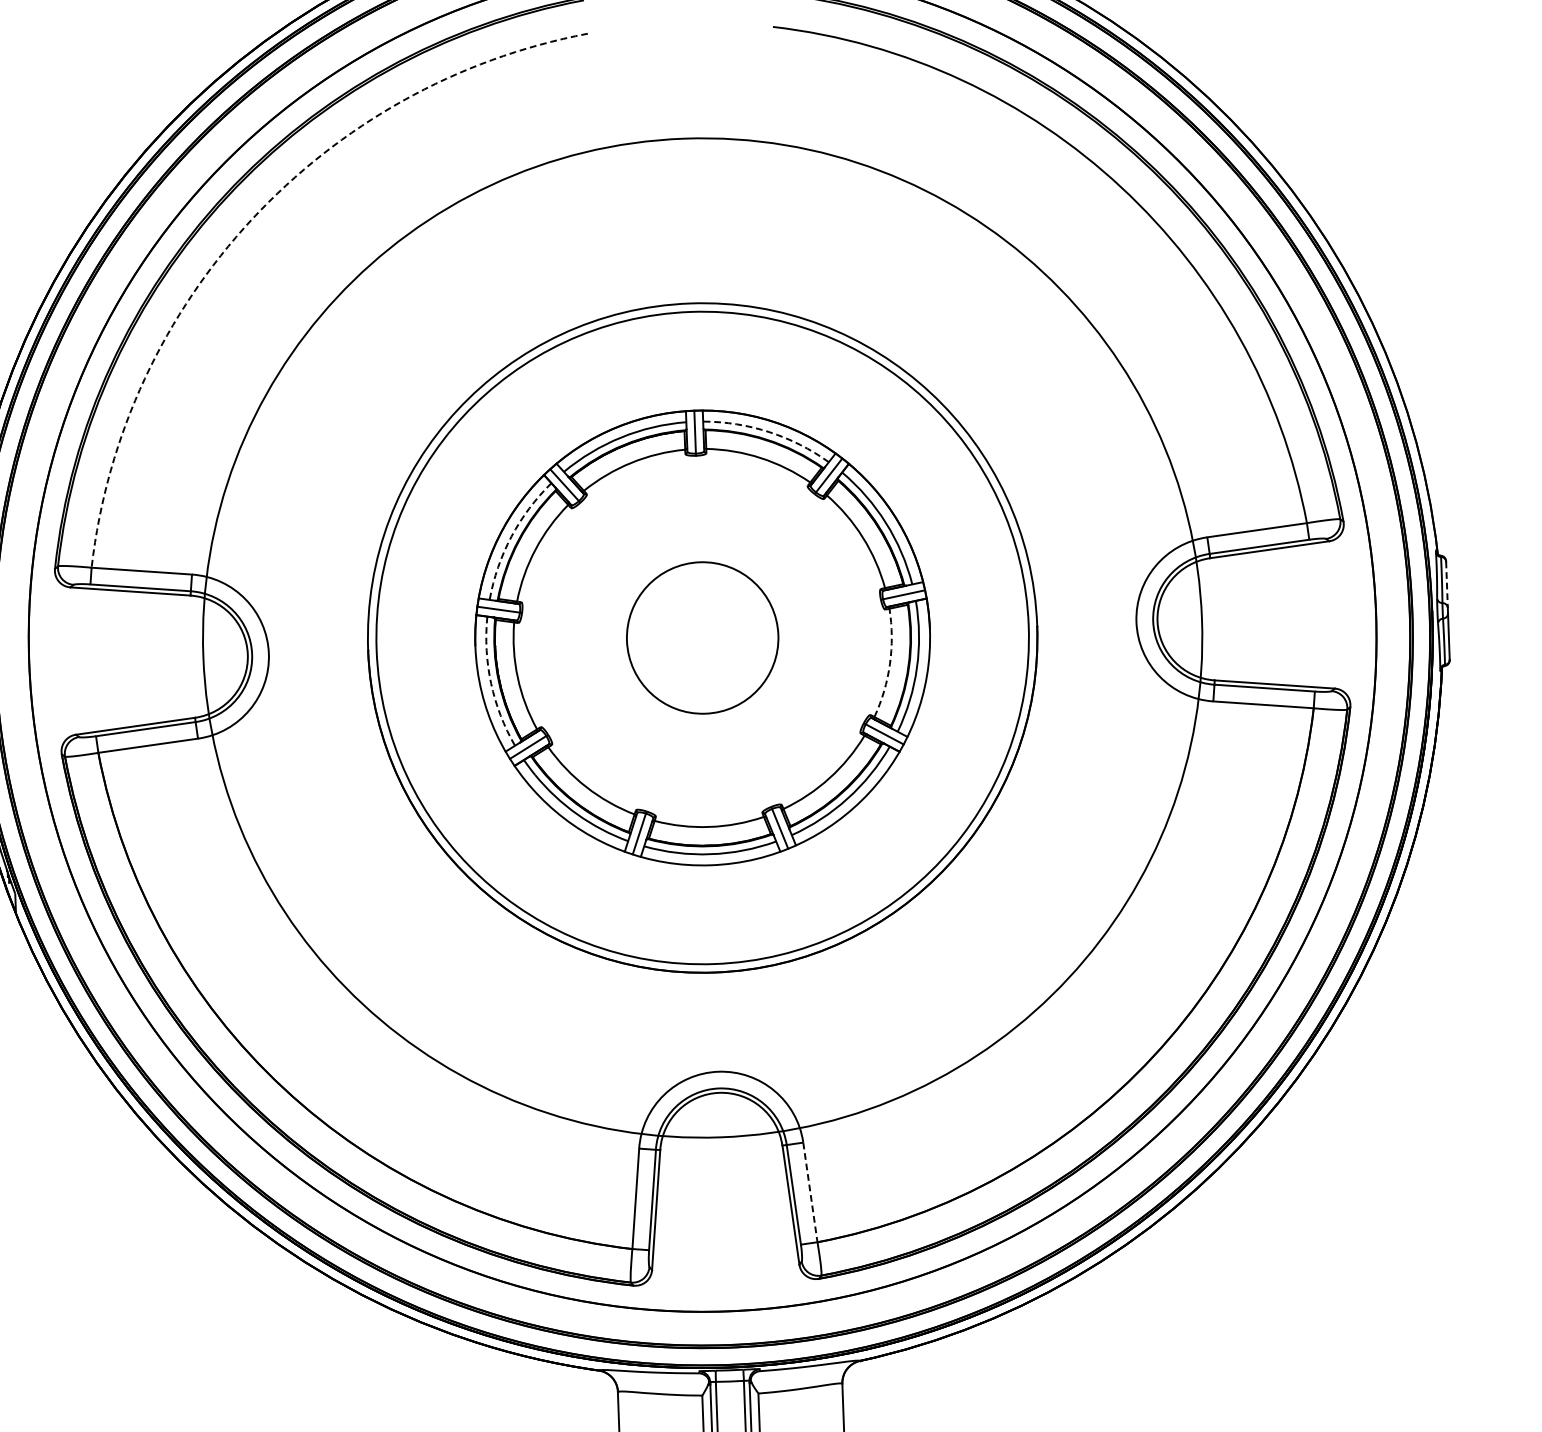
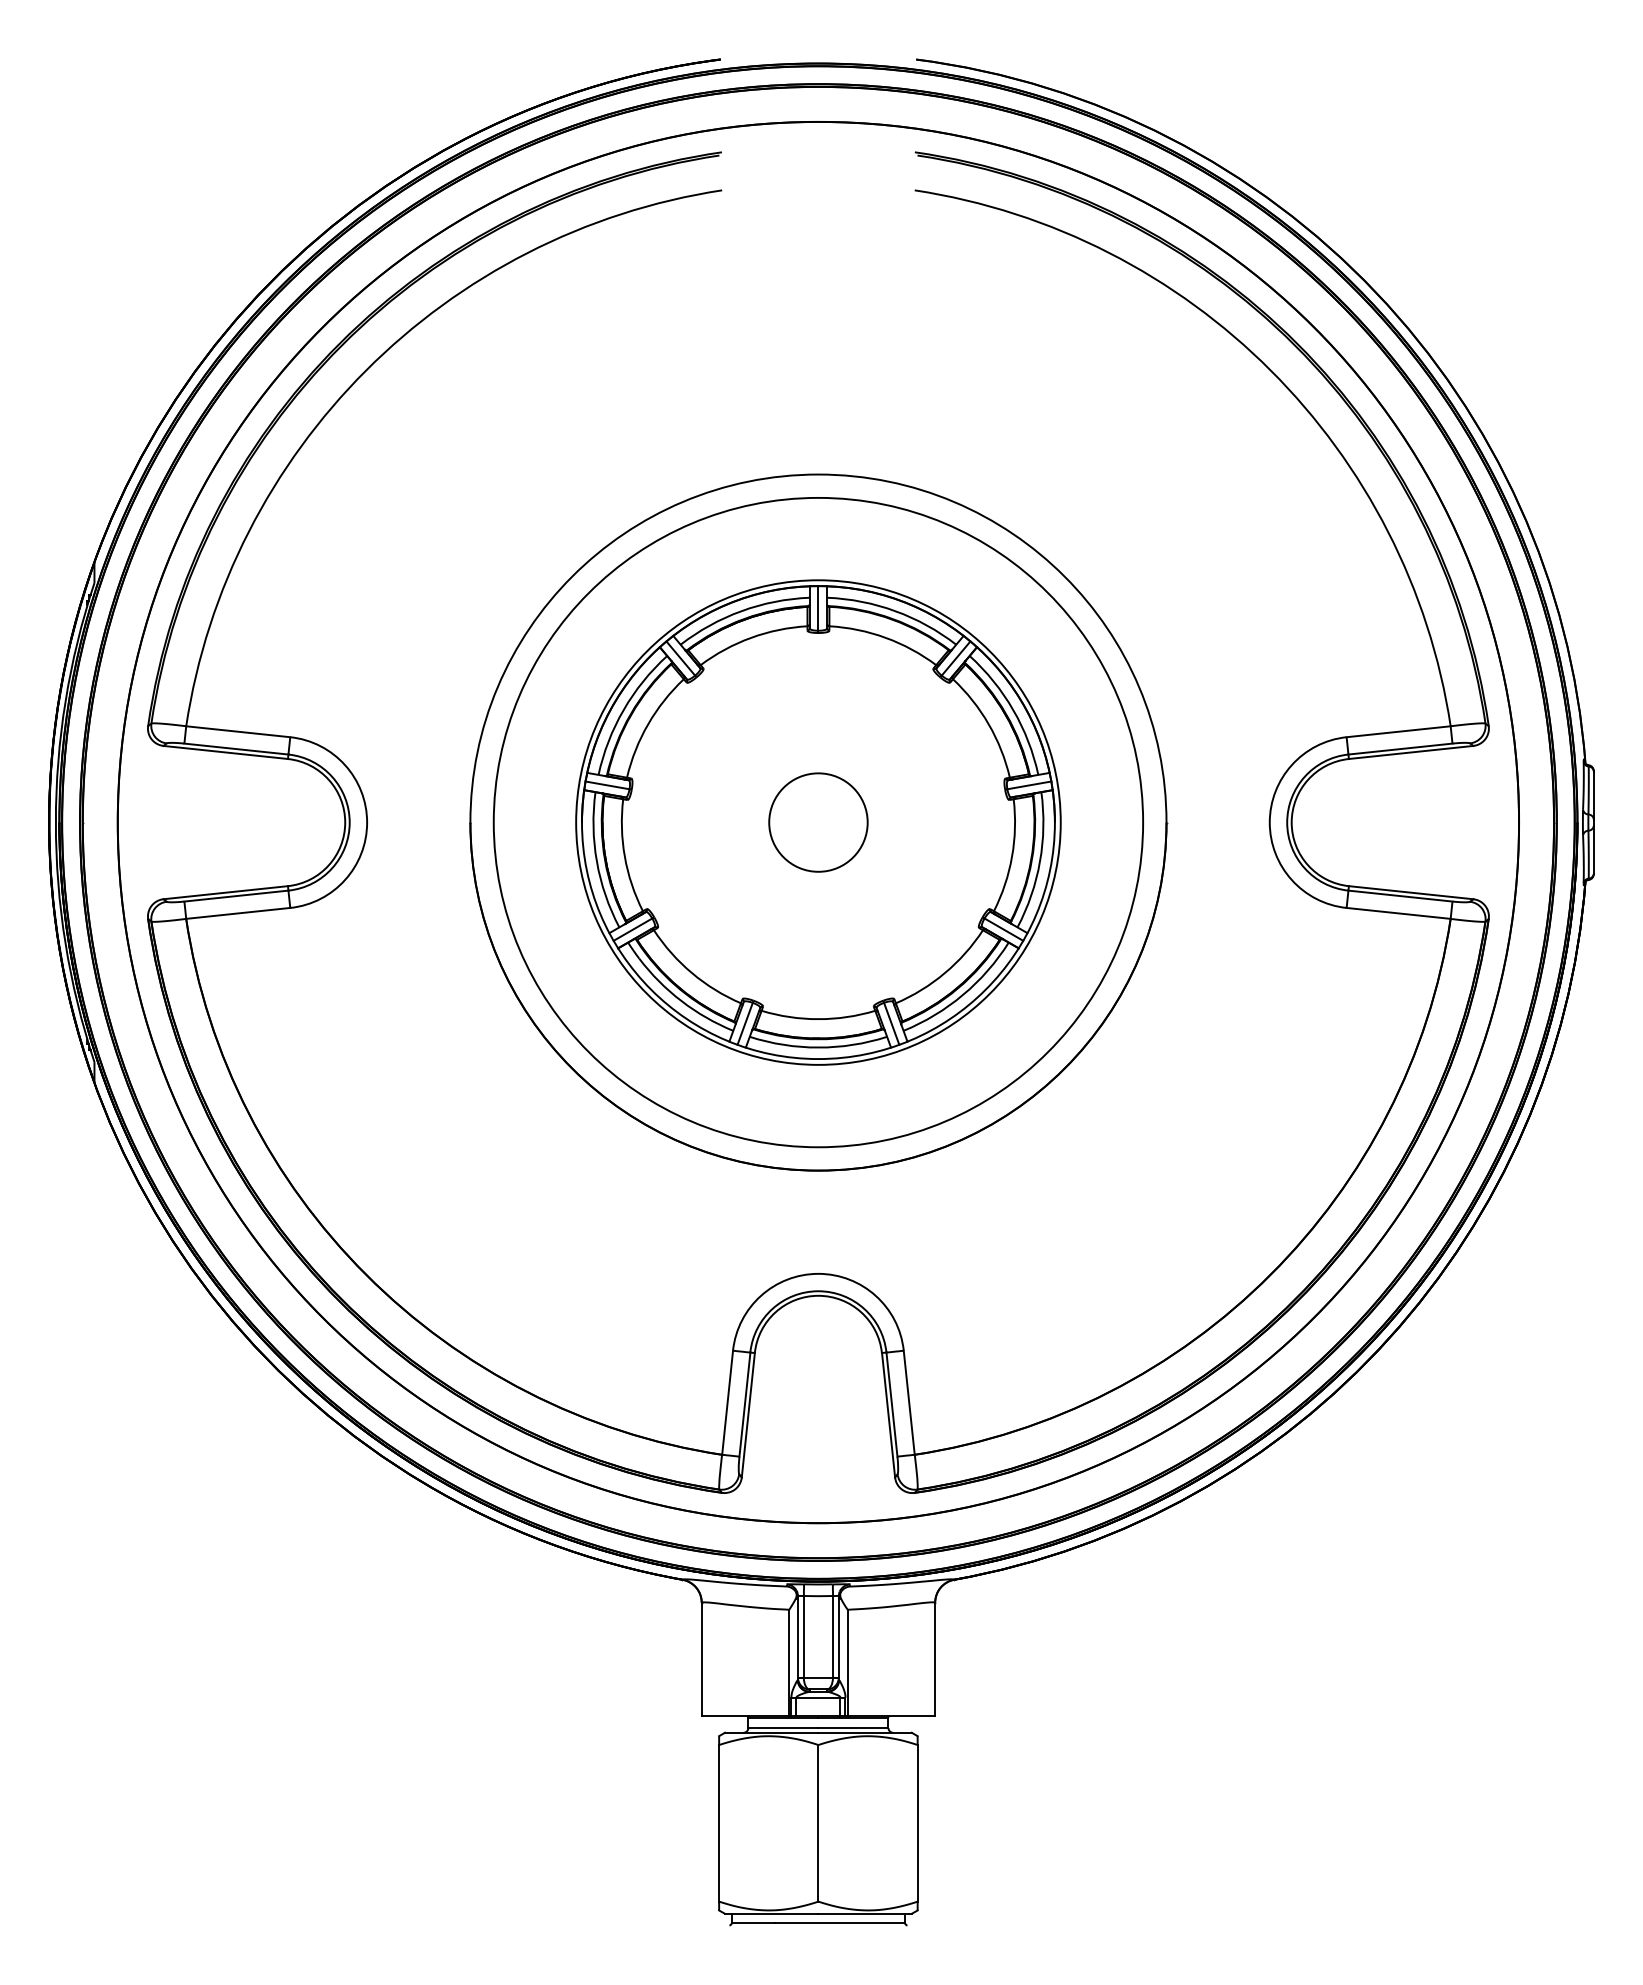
arc: (252, 219) -> (366, 370), dashed -> solid
arc: (769, 432) -> (895, 611), dashed -> solid
arc: (511, 537) -> (623, 710), dashed -> solid
line: (1446, 585) -> (1593, 796), dashed -> solid
circle: (702, 637) -> (818, 822), size x0.62
circle: (702, 637) -> (818, 822), size x0.62
circle: (702, 637) -> (818, 822), size x0.71
arc: (890, 663) -> (1012, 856), dashed -> solid
arc: (490, 683) -> (596, 861), dashed -> solid
line: (810, 1193) -> (909, 1403), dashed -> solid

